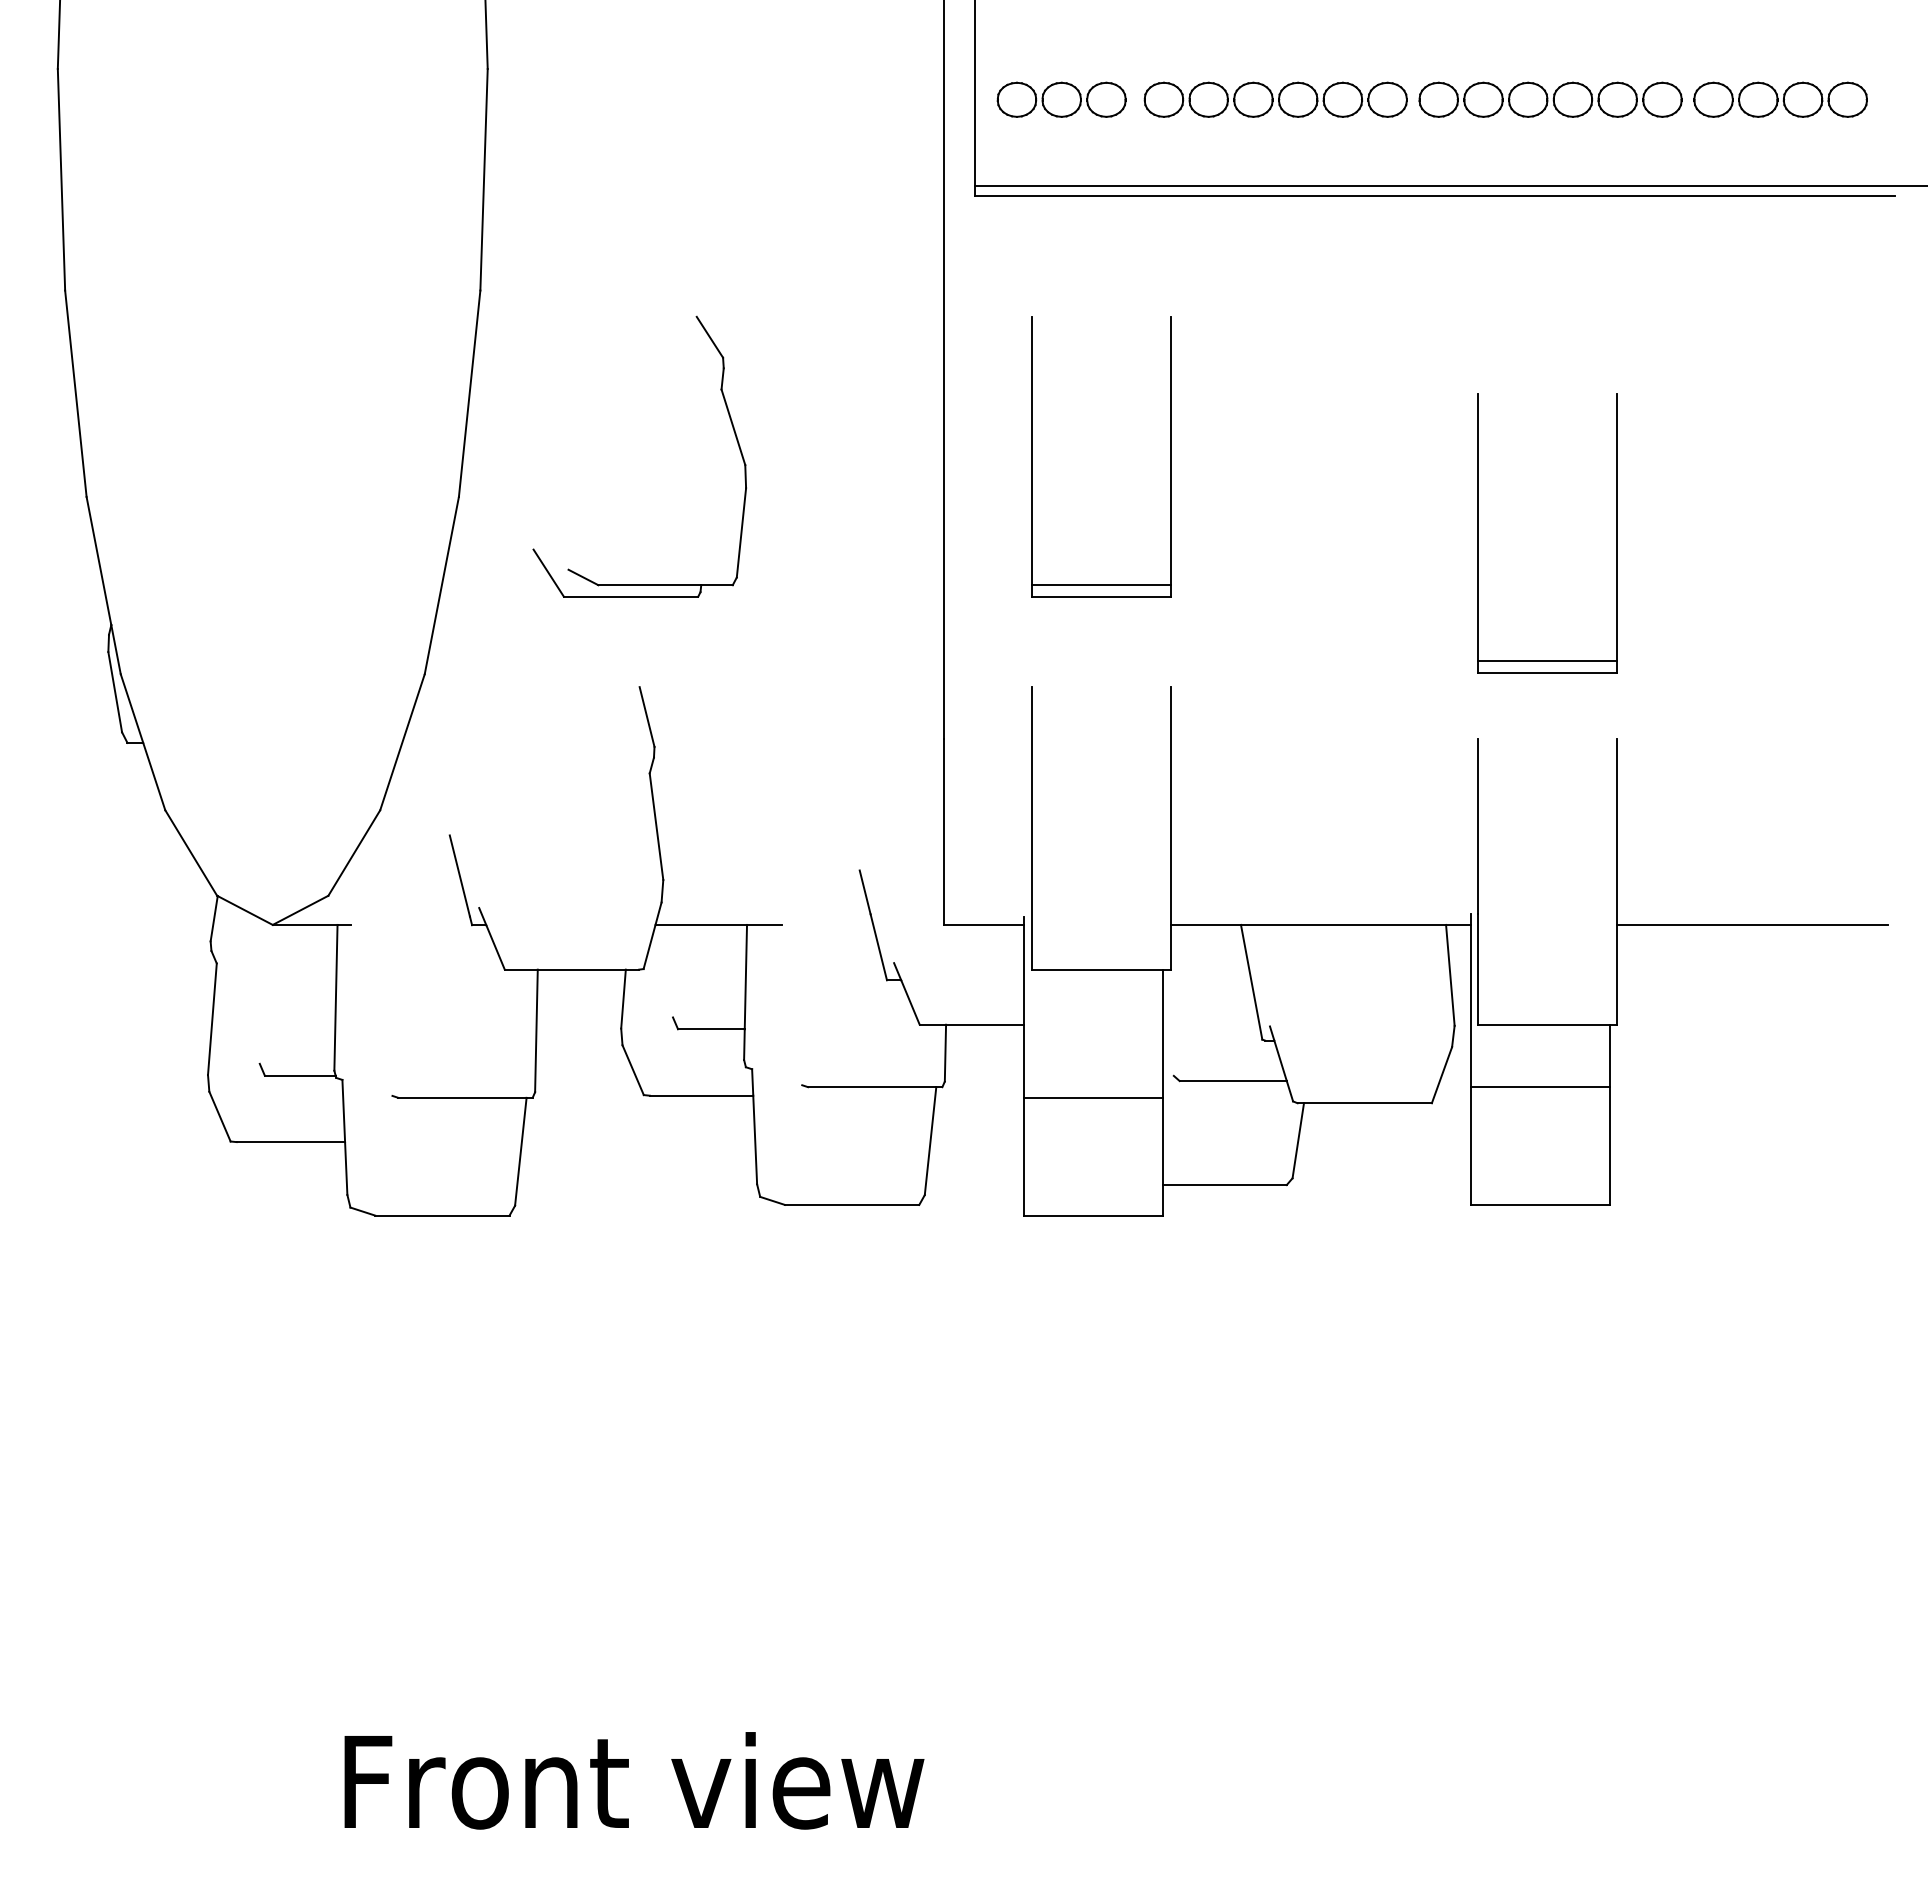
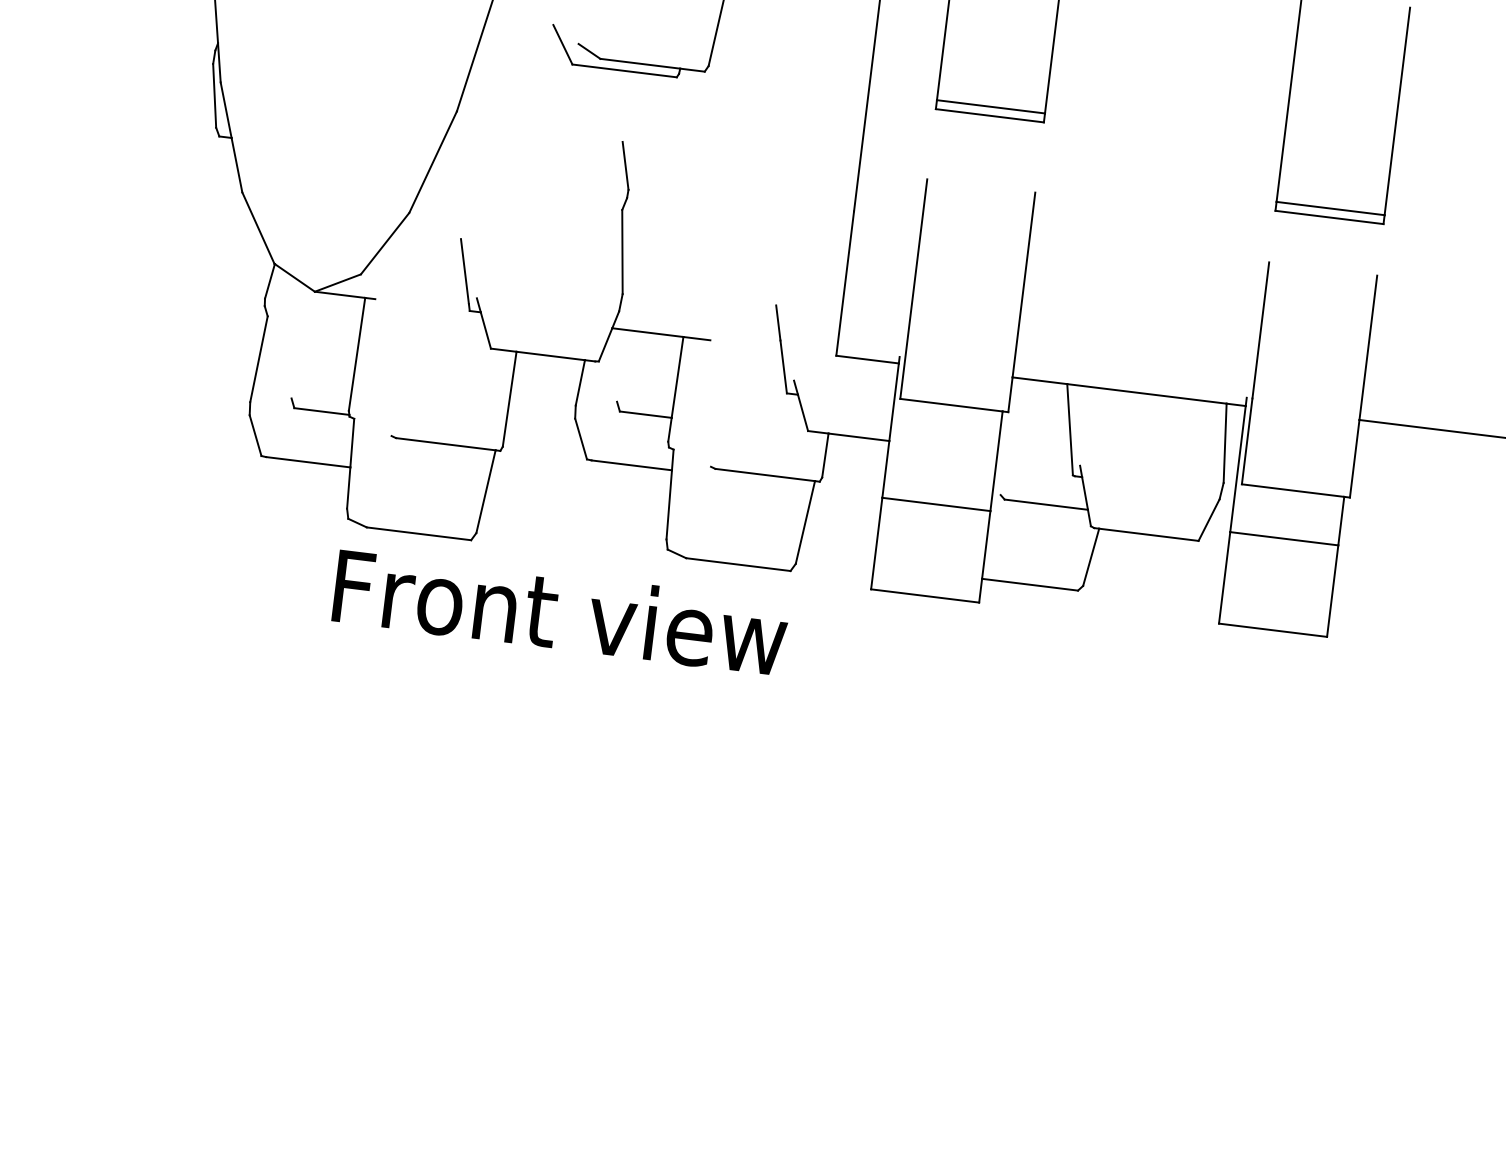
text: (634, 1780) -> (560, 611), moved

